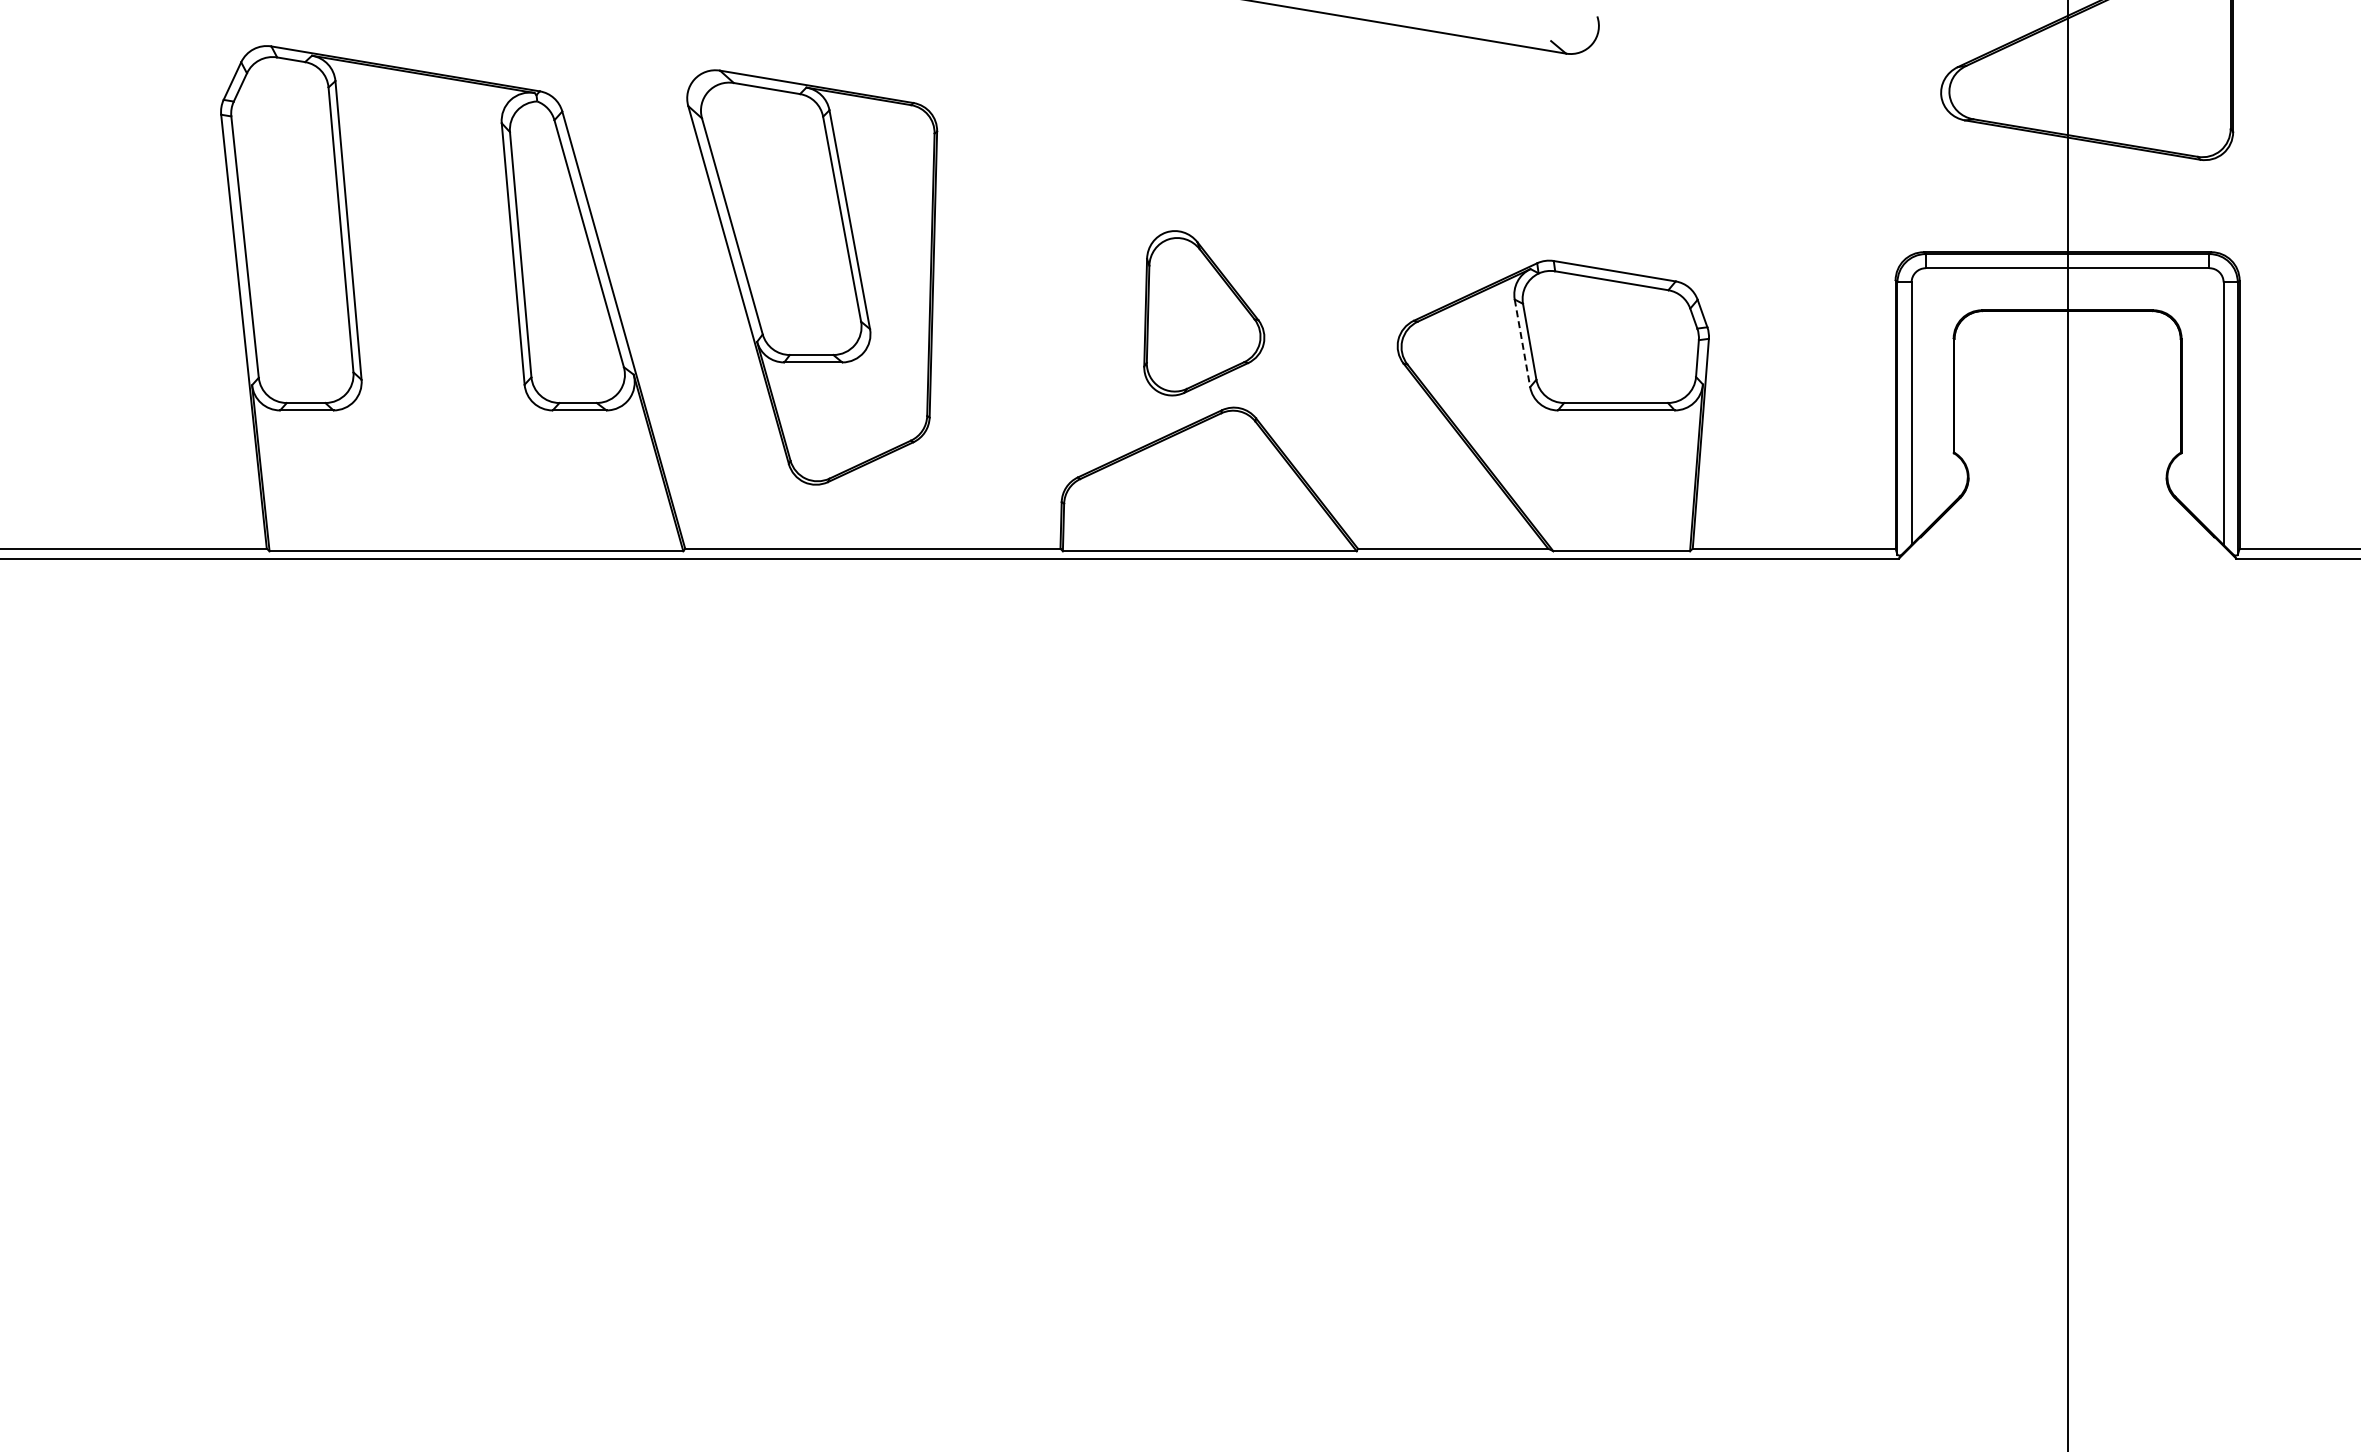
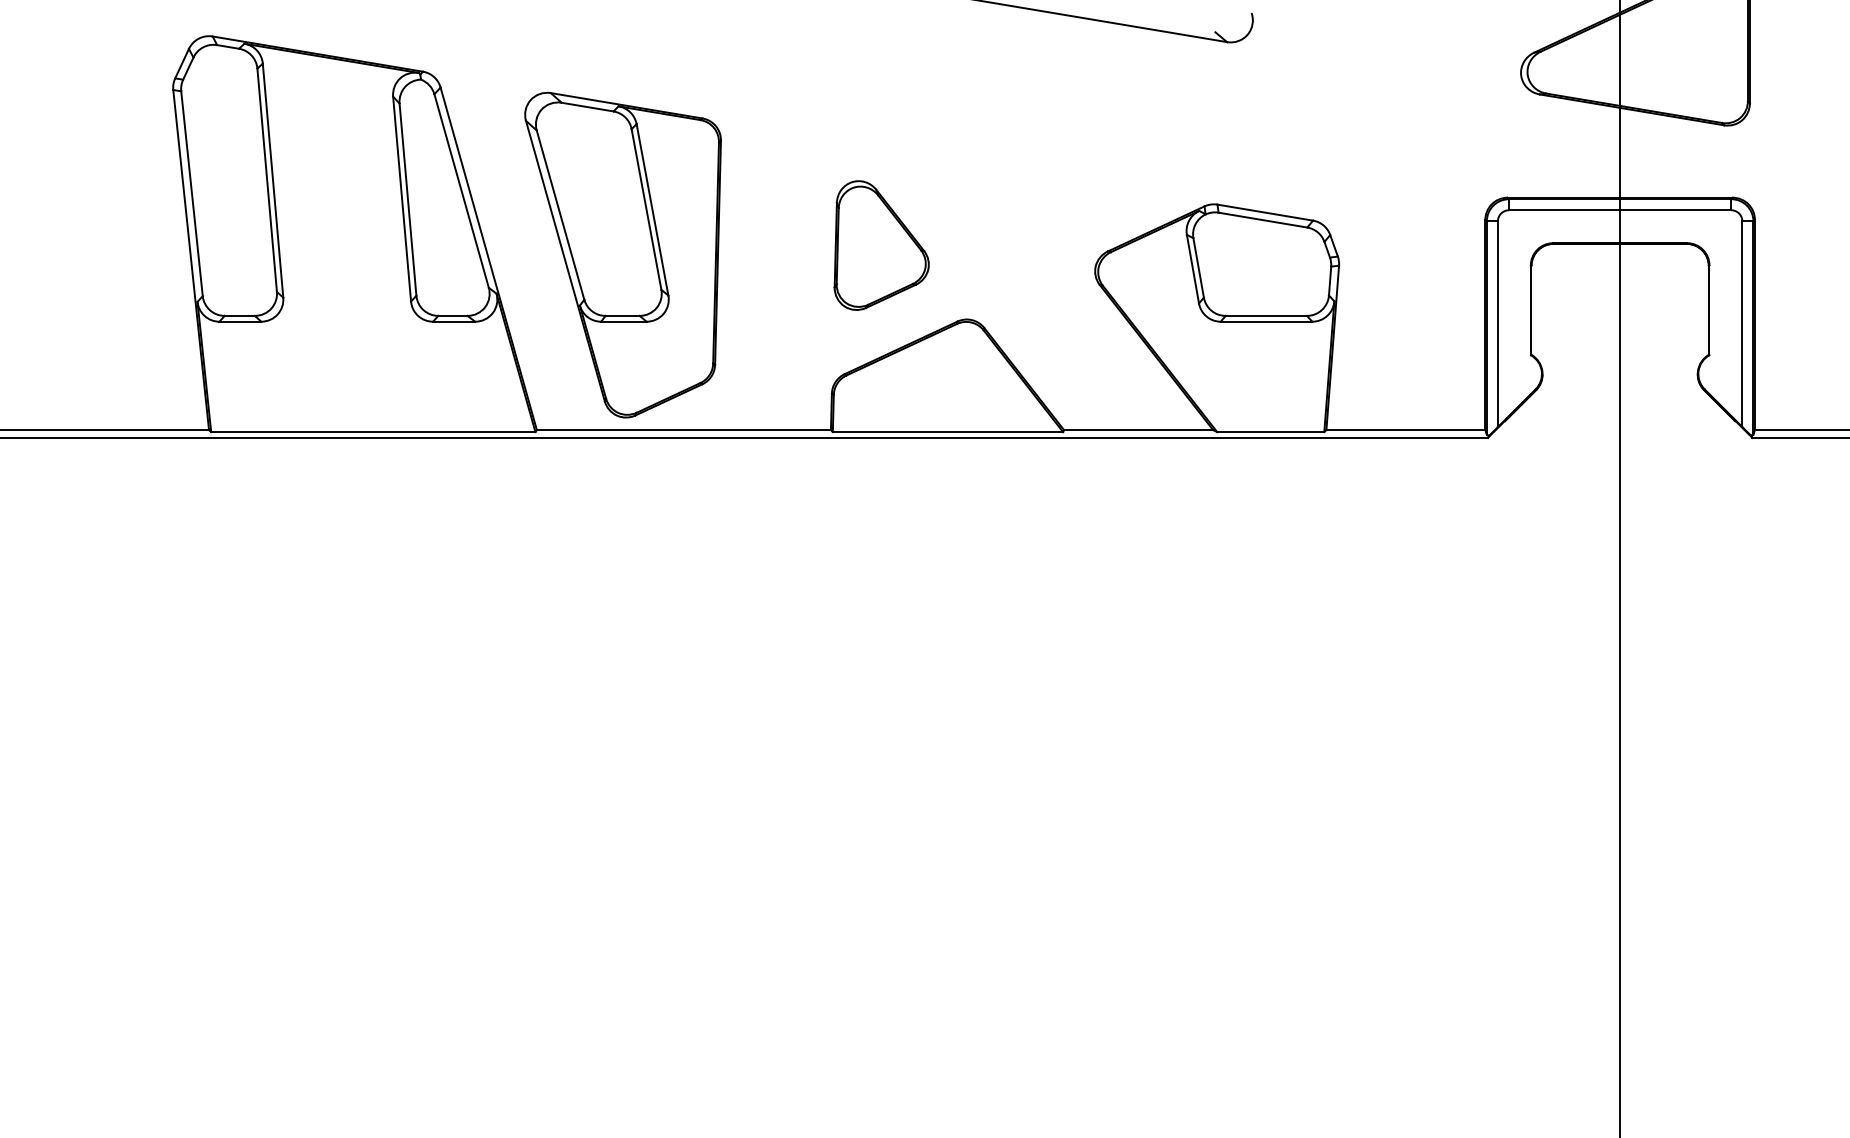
part: (812, 277) -> (623, 255), moved
part: (1204, 313) -> (881, 245), moved
line: (1522, 343) -> (1192, 269), dashed -> solid

